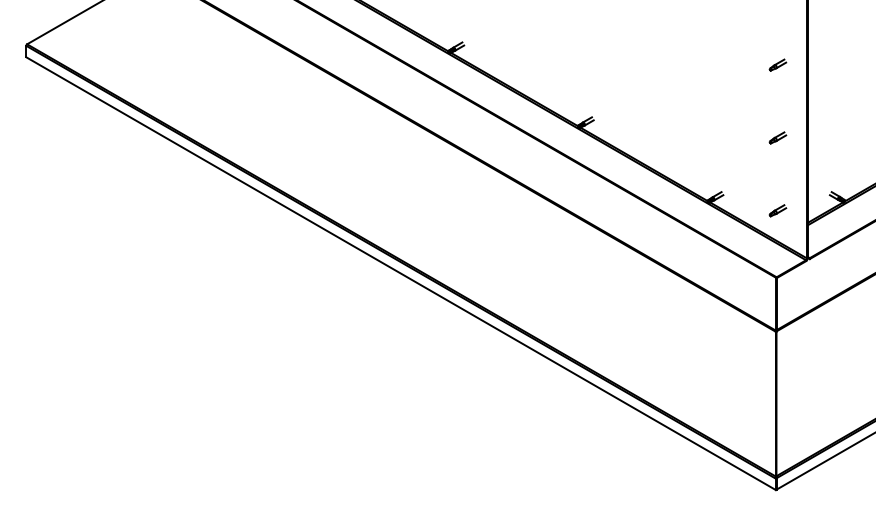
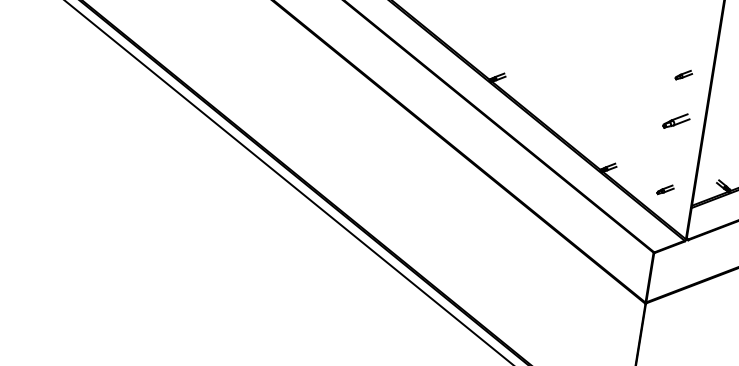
part: (777, 64) -> (683, 74), moved
part: (777, 137) -> (676, 120), size x1.6

